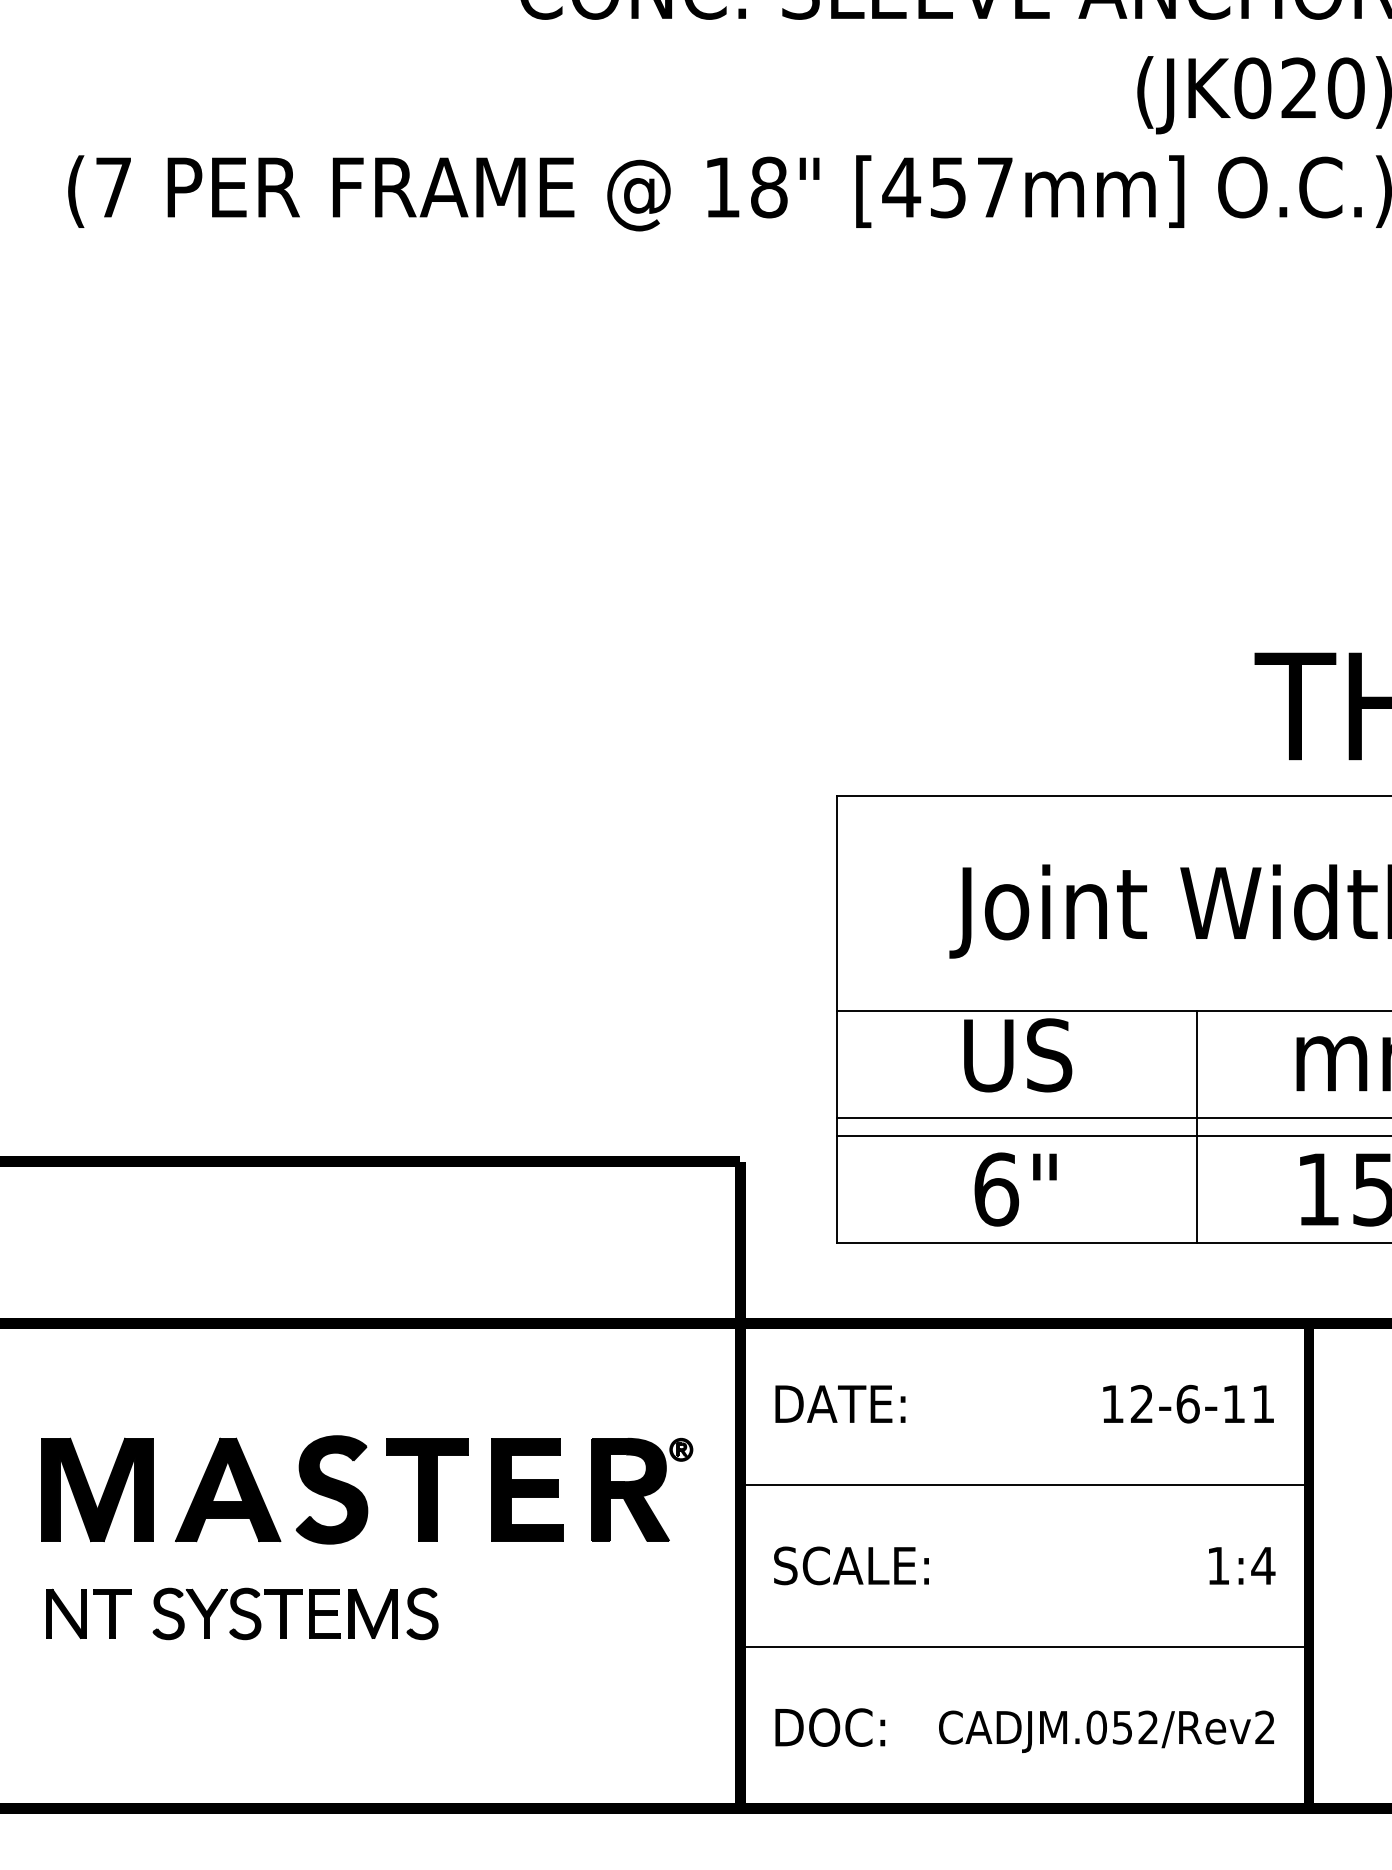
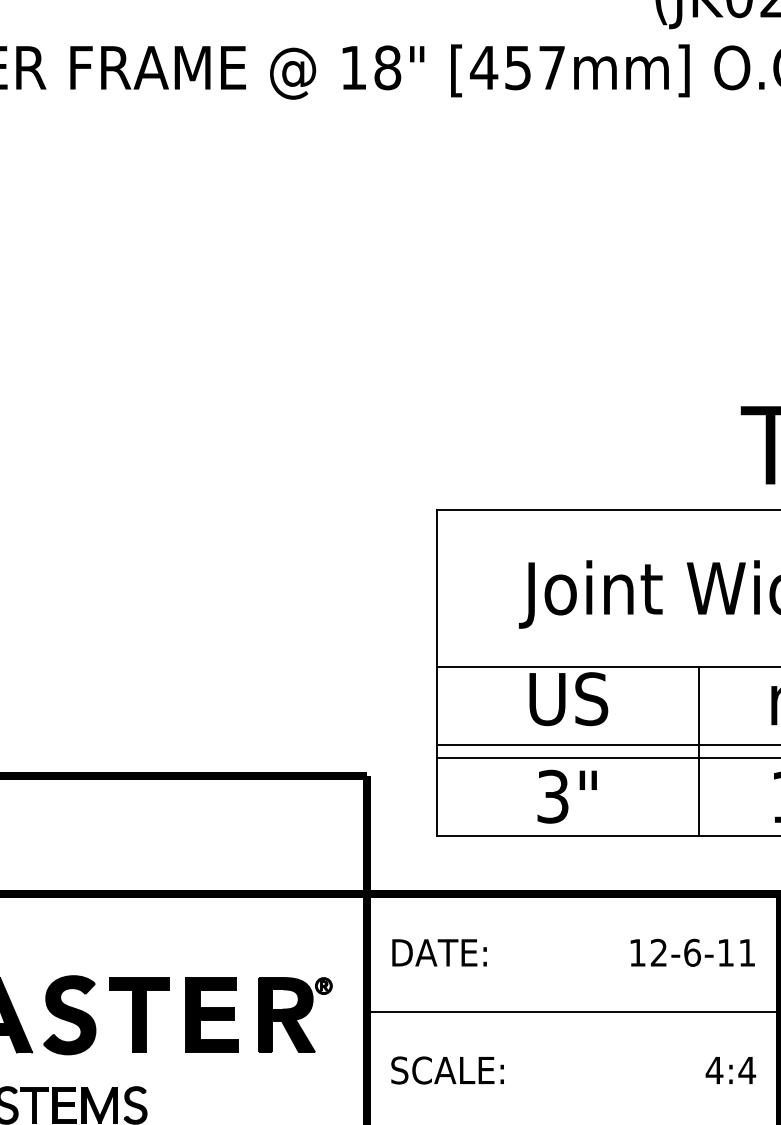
text: (996, 1189) -> (553, 796), 6" -> 3"
text: (1218, 1565) -> (714, 1070), 1:4 -> 4:4

